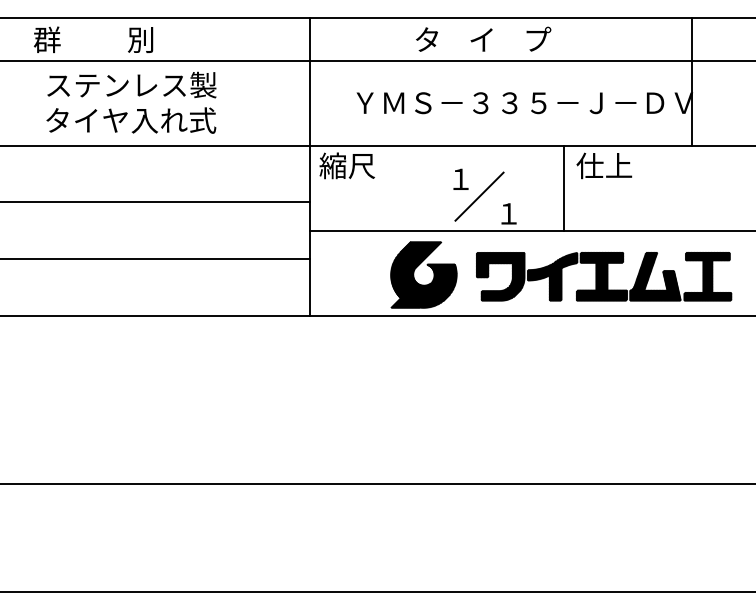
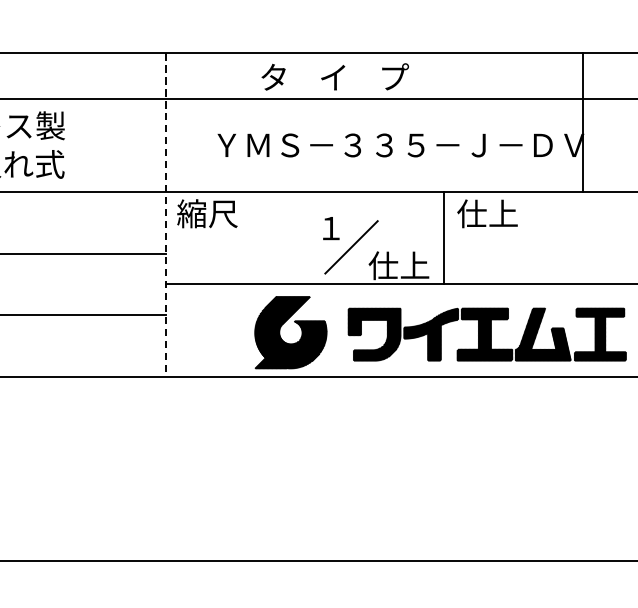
text: (483, 38) -> (335, 76), moved
line: (309, 166) -> (166, 214), solid -> dashed
text: (522, 213) -> (398, 265), １ -> 仕上

